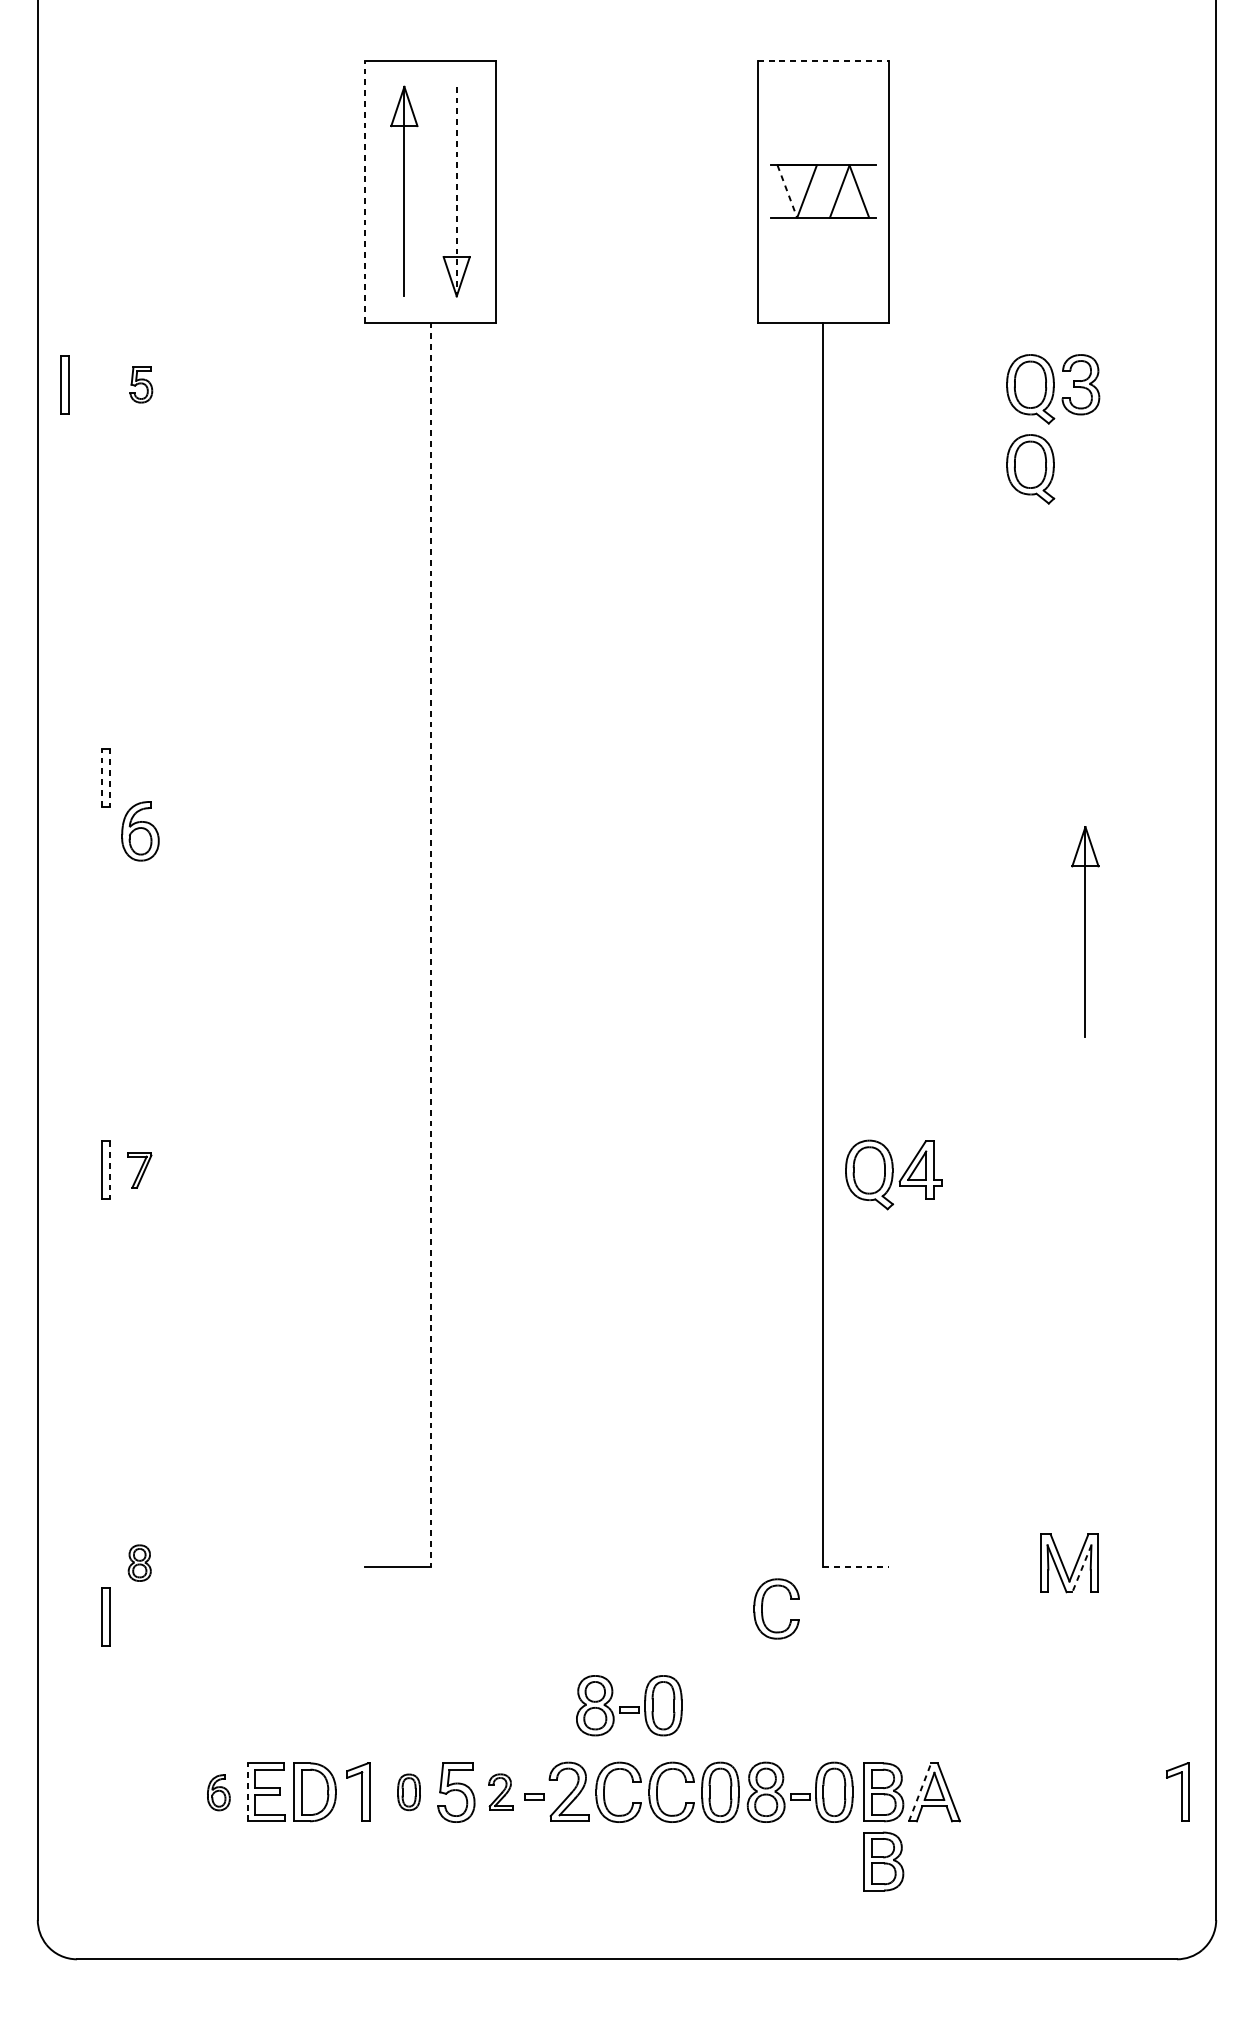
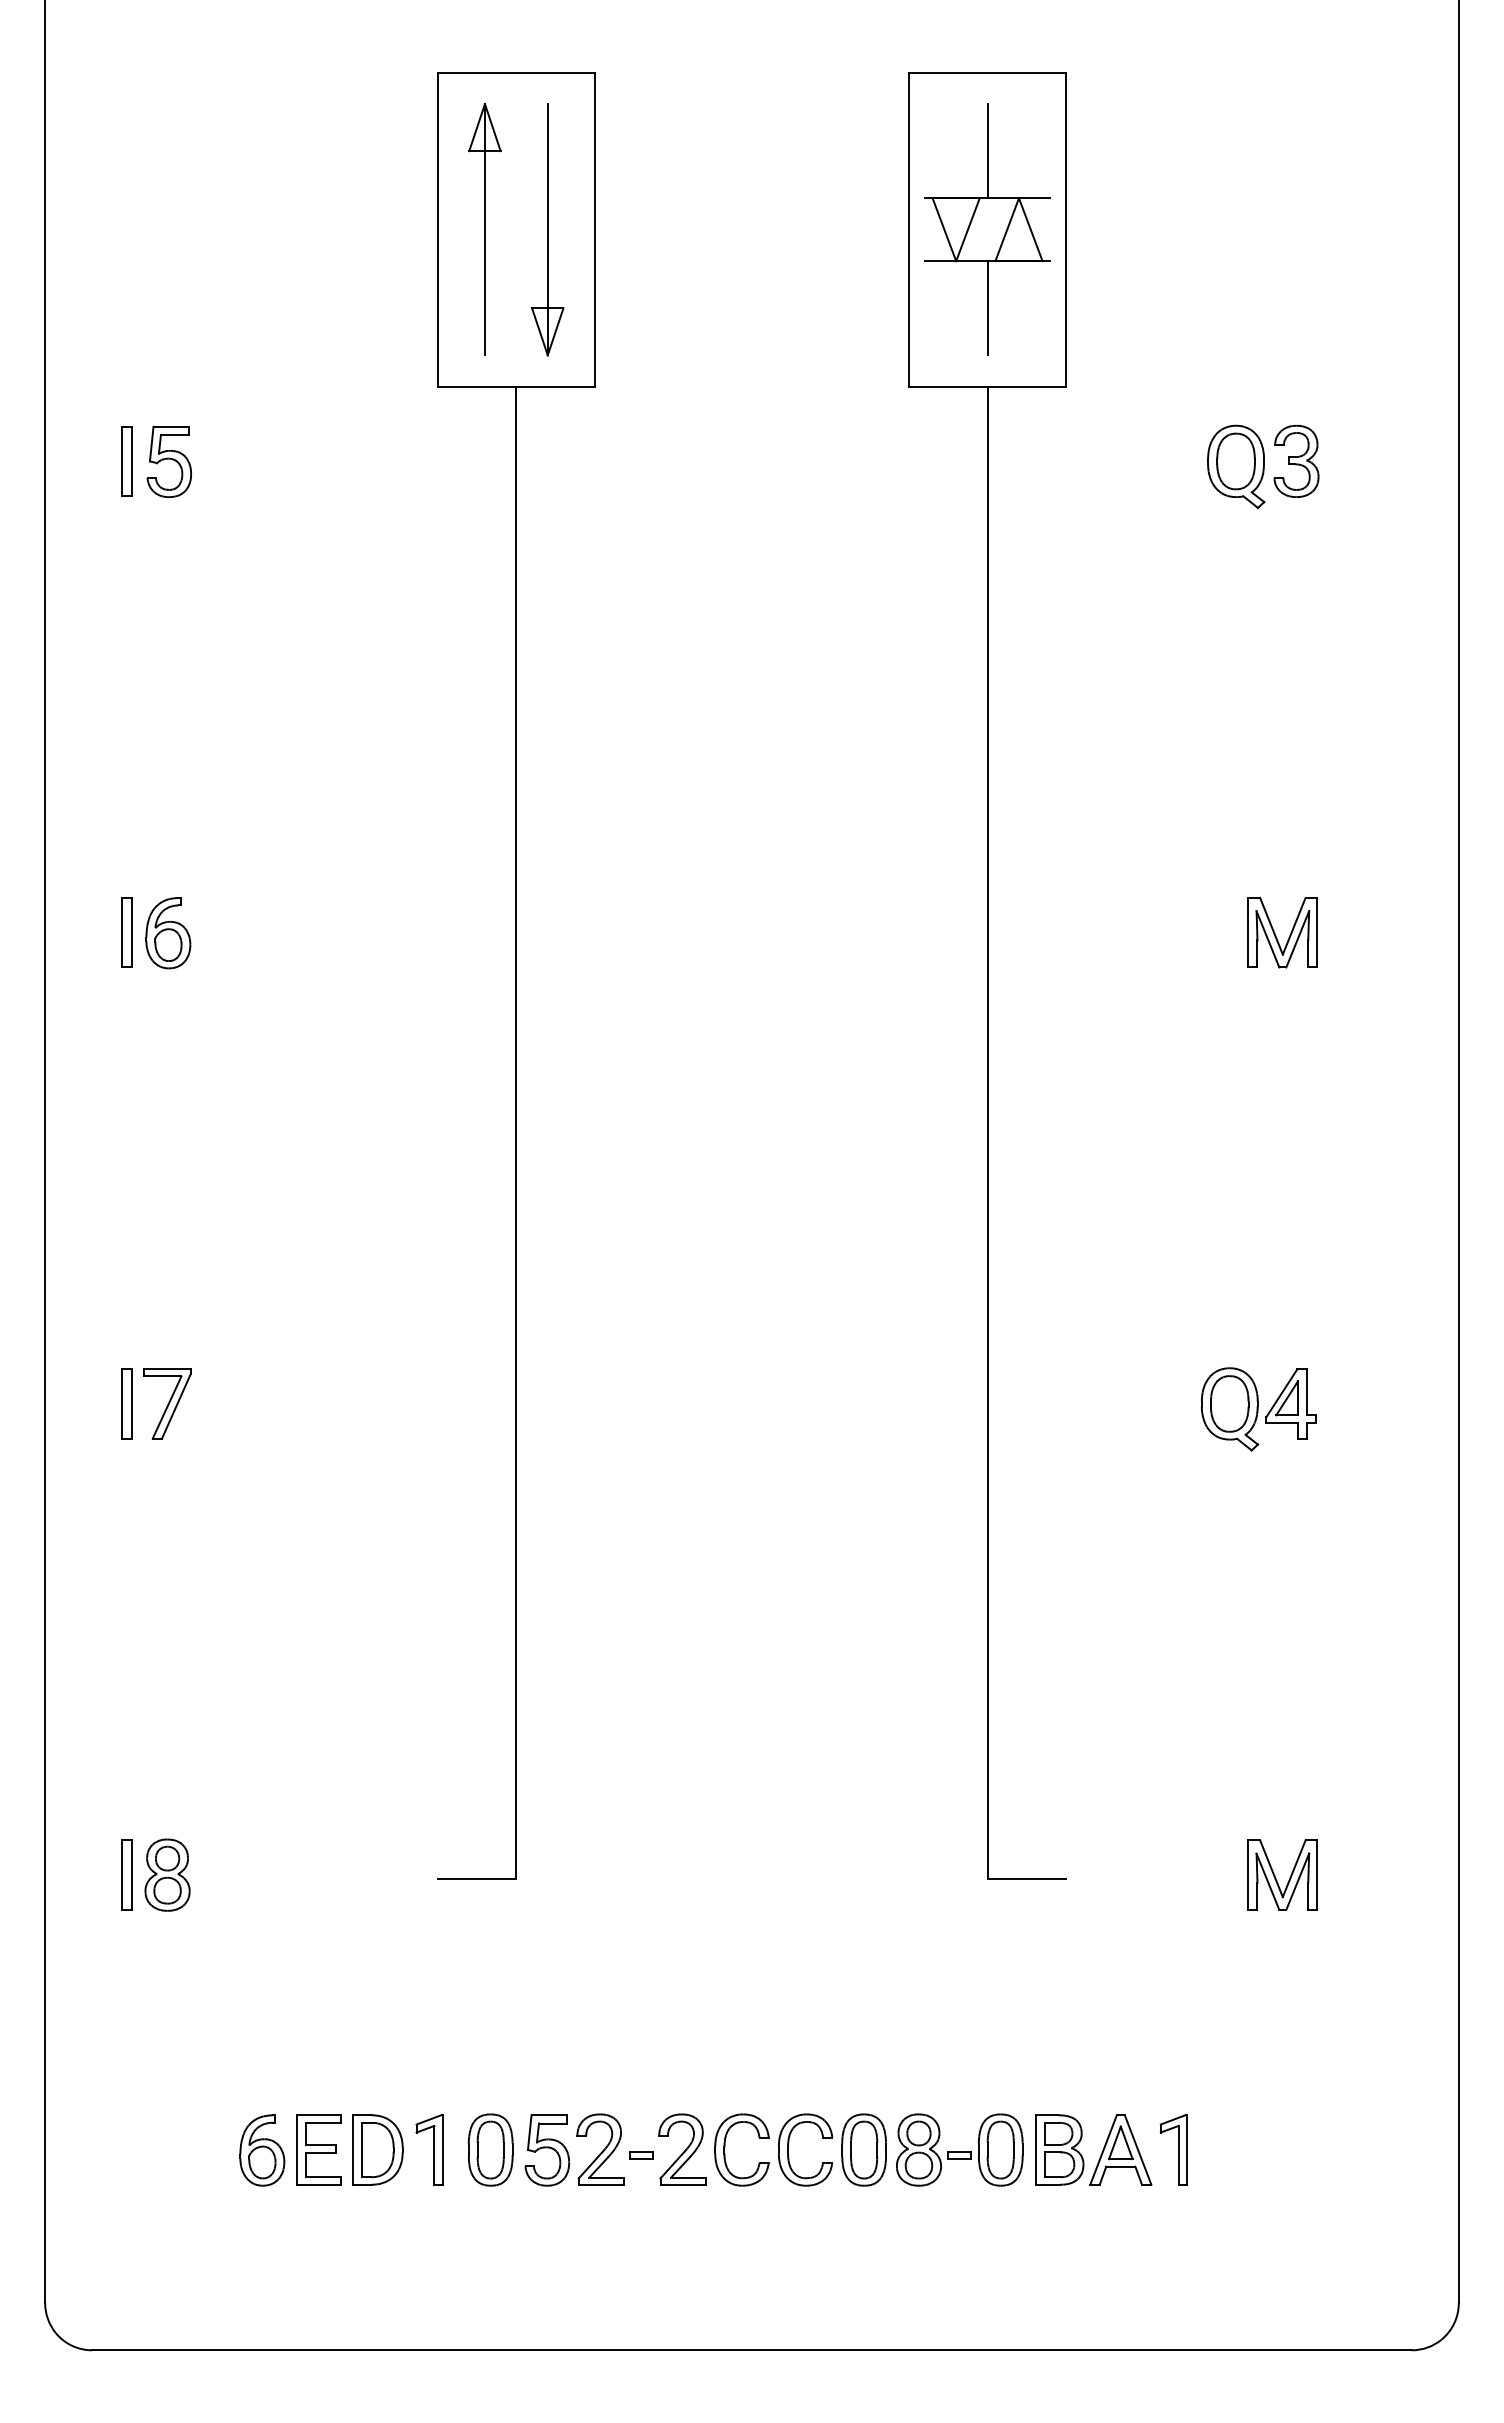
line: (823, 60) -> (987, 72), dashed -> solid
line: (823, 126) -> (987, 151), added
line: (364, 191) -> (437, 229), dashed -> solid
line: (456, 191) -> (547, 229), dashed -> solid
line: (787, 191) -> (944, 229), dashed -> solid
line: (823, 257) -> (987, 308), added
part: (64, 384) -> (126, 461), moved
part: (141, 384) -> (169, 461), size x1.67
part: (1030, 468) -> (1236, 562), removed
line: (102, 777) -> (122, 932), dashed -> solid
line: (109, 777) -> (131, 932), dashed -> solid
part: (1064, 779) -> (1276, 935), added
part: (140, 831) -> (168, 933), moved
part: (1085, 931) -> (1301, 1117), removed
line: (430, 944) -> (516, 1133), dashed -> solid
line: (109, 1170) -> (131, 1403), dashed -> solid
part: (139, 1170) -> (167, 1403), size x1.67
part: (893, 1175) -> (1258, 1409), moved
part: (139, 1562) -> (167, 1874), size x1.67
line: (856, 1566) -> (1027, 1879), dashed -> solid
line: (1081, 1569) -> (1297, 1882), dashed -> solid
part: (762, 1608) -> (914, 1929), removed
part: (105, 1616) -> (126, 1874), moved
part: (629, 1705) -> (754, 2045), removed
part: (409, 1791) -> (490, 2149), size x1.67
part: (500, 1791) -> (600, 2149), size x1.67
line: (920, 1791) -> (1103, 2149), dashed -> solid
part: (1177, 1791) -> (1173, 2149), moved
part: (218, 1792) -> (262, 2150), size x1.67
line: (248, 1792) -> (297, 2150), dashed -> solid
part: (883, 1861) -> (1059, 2232), removed

